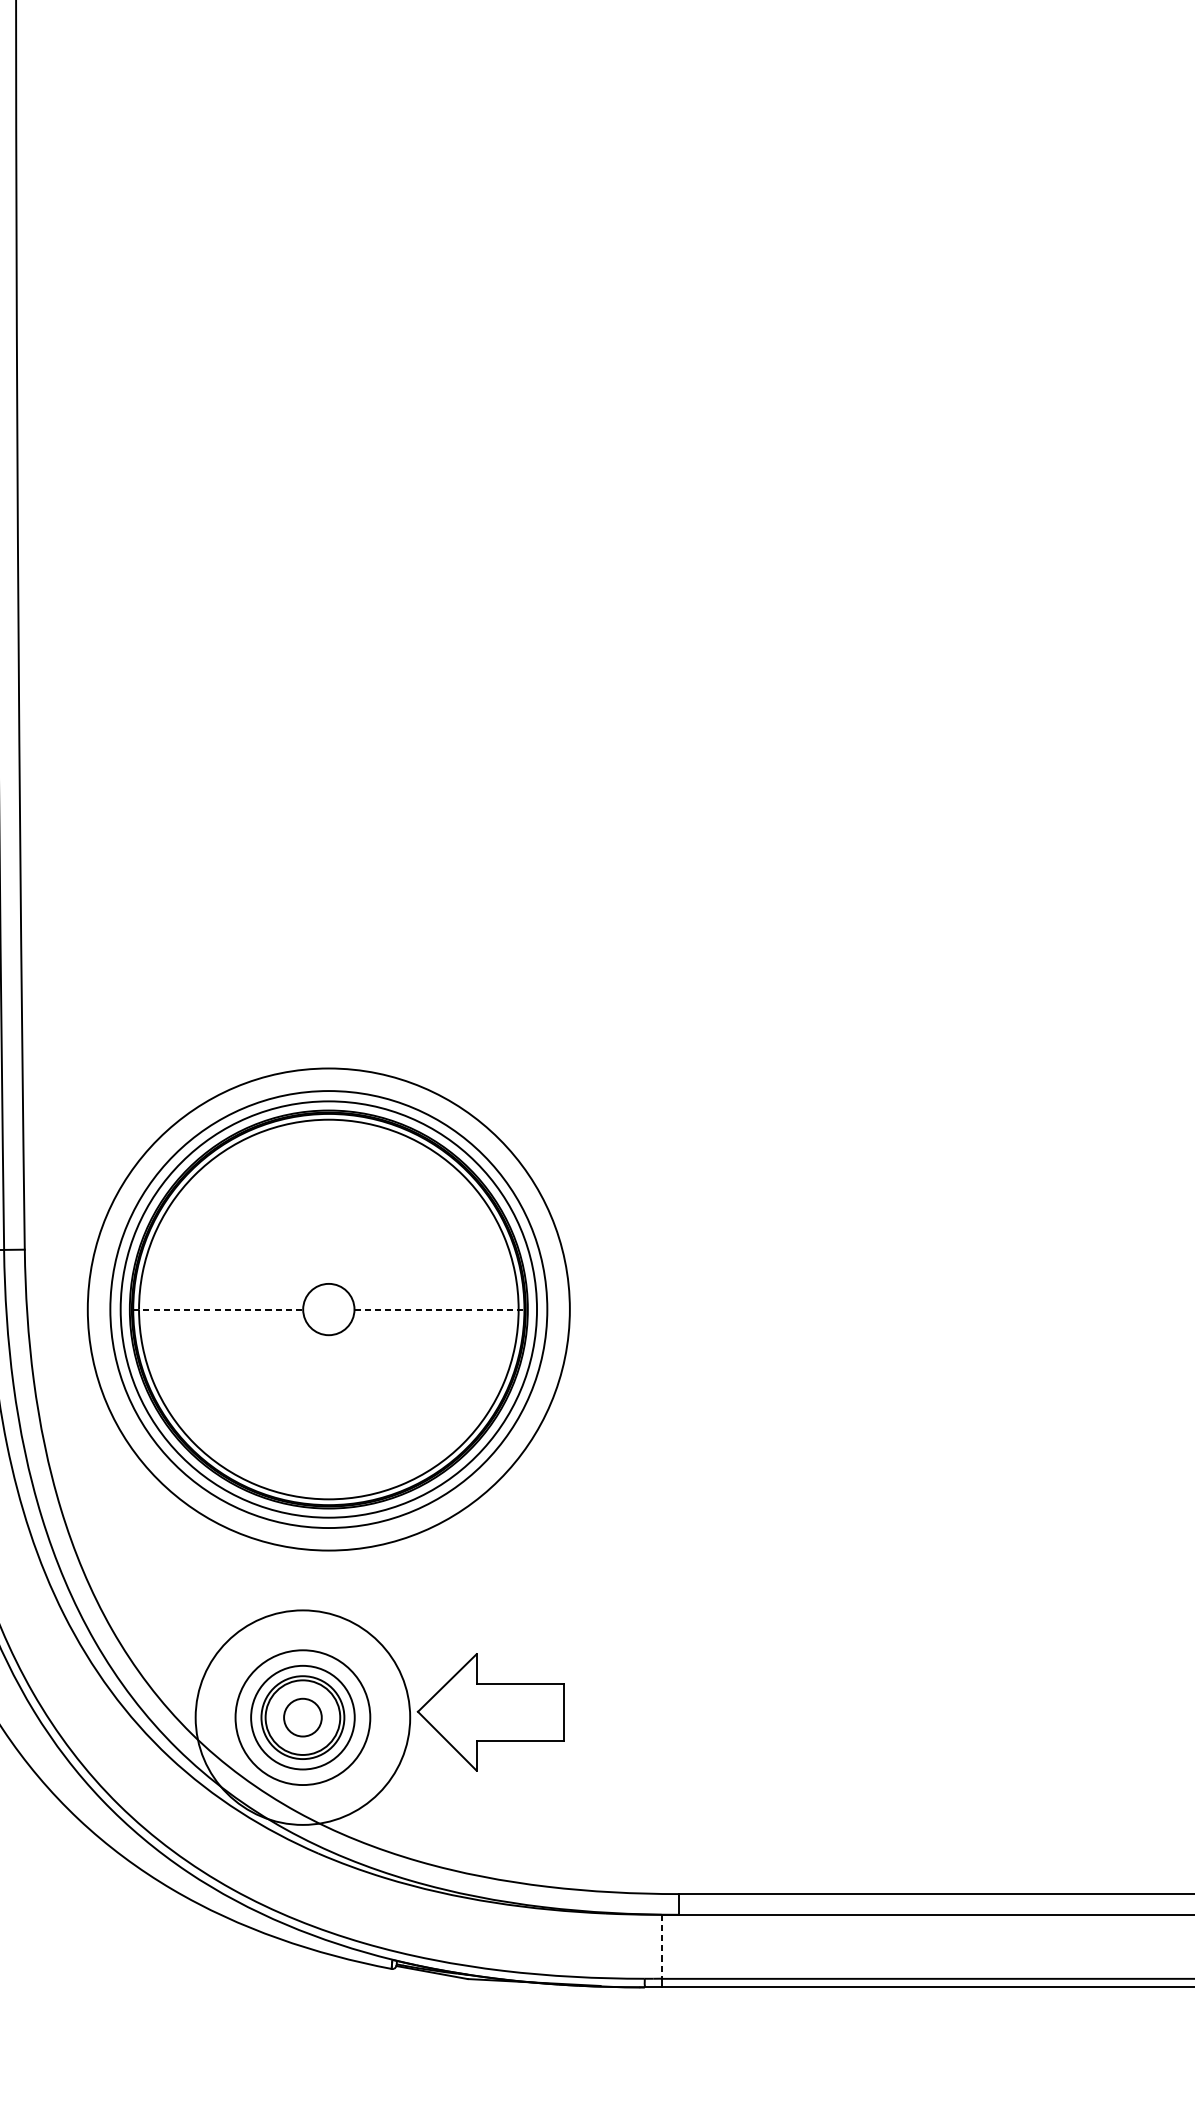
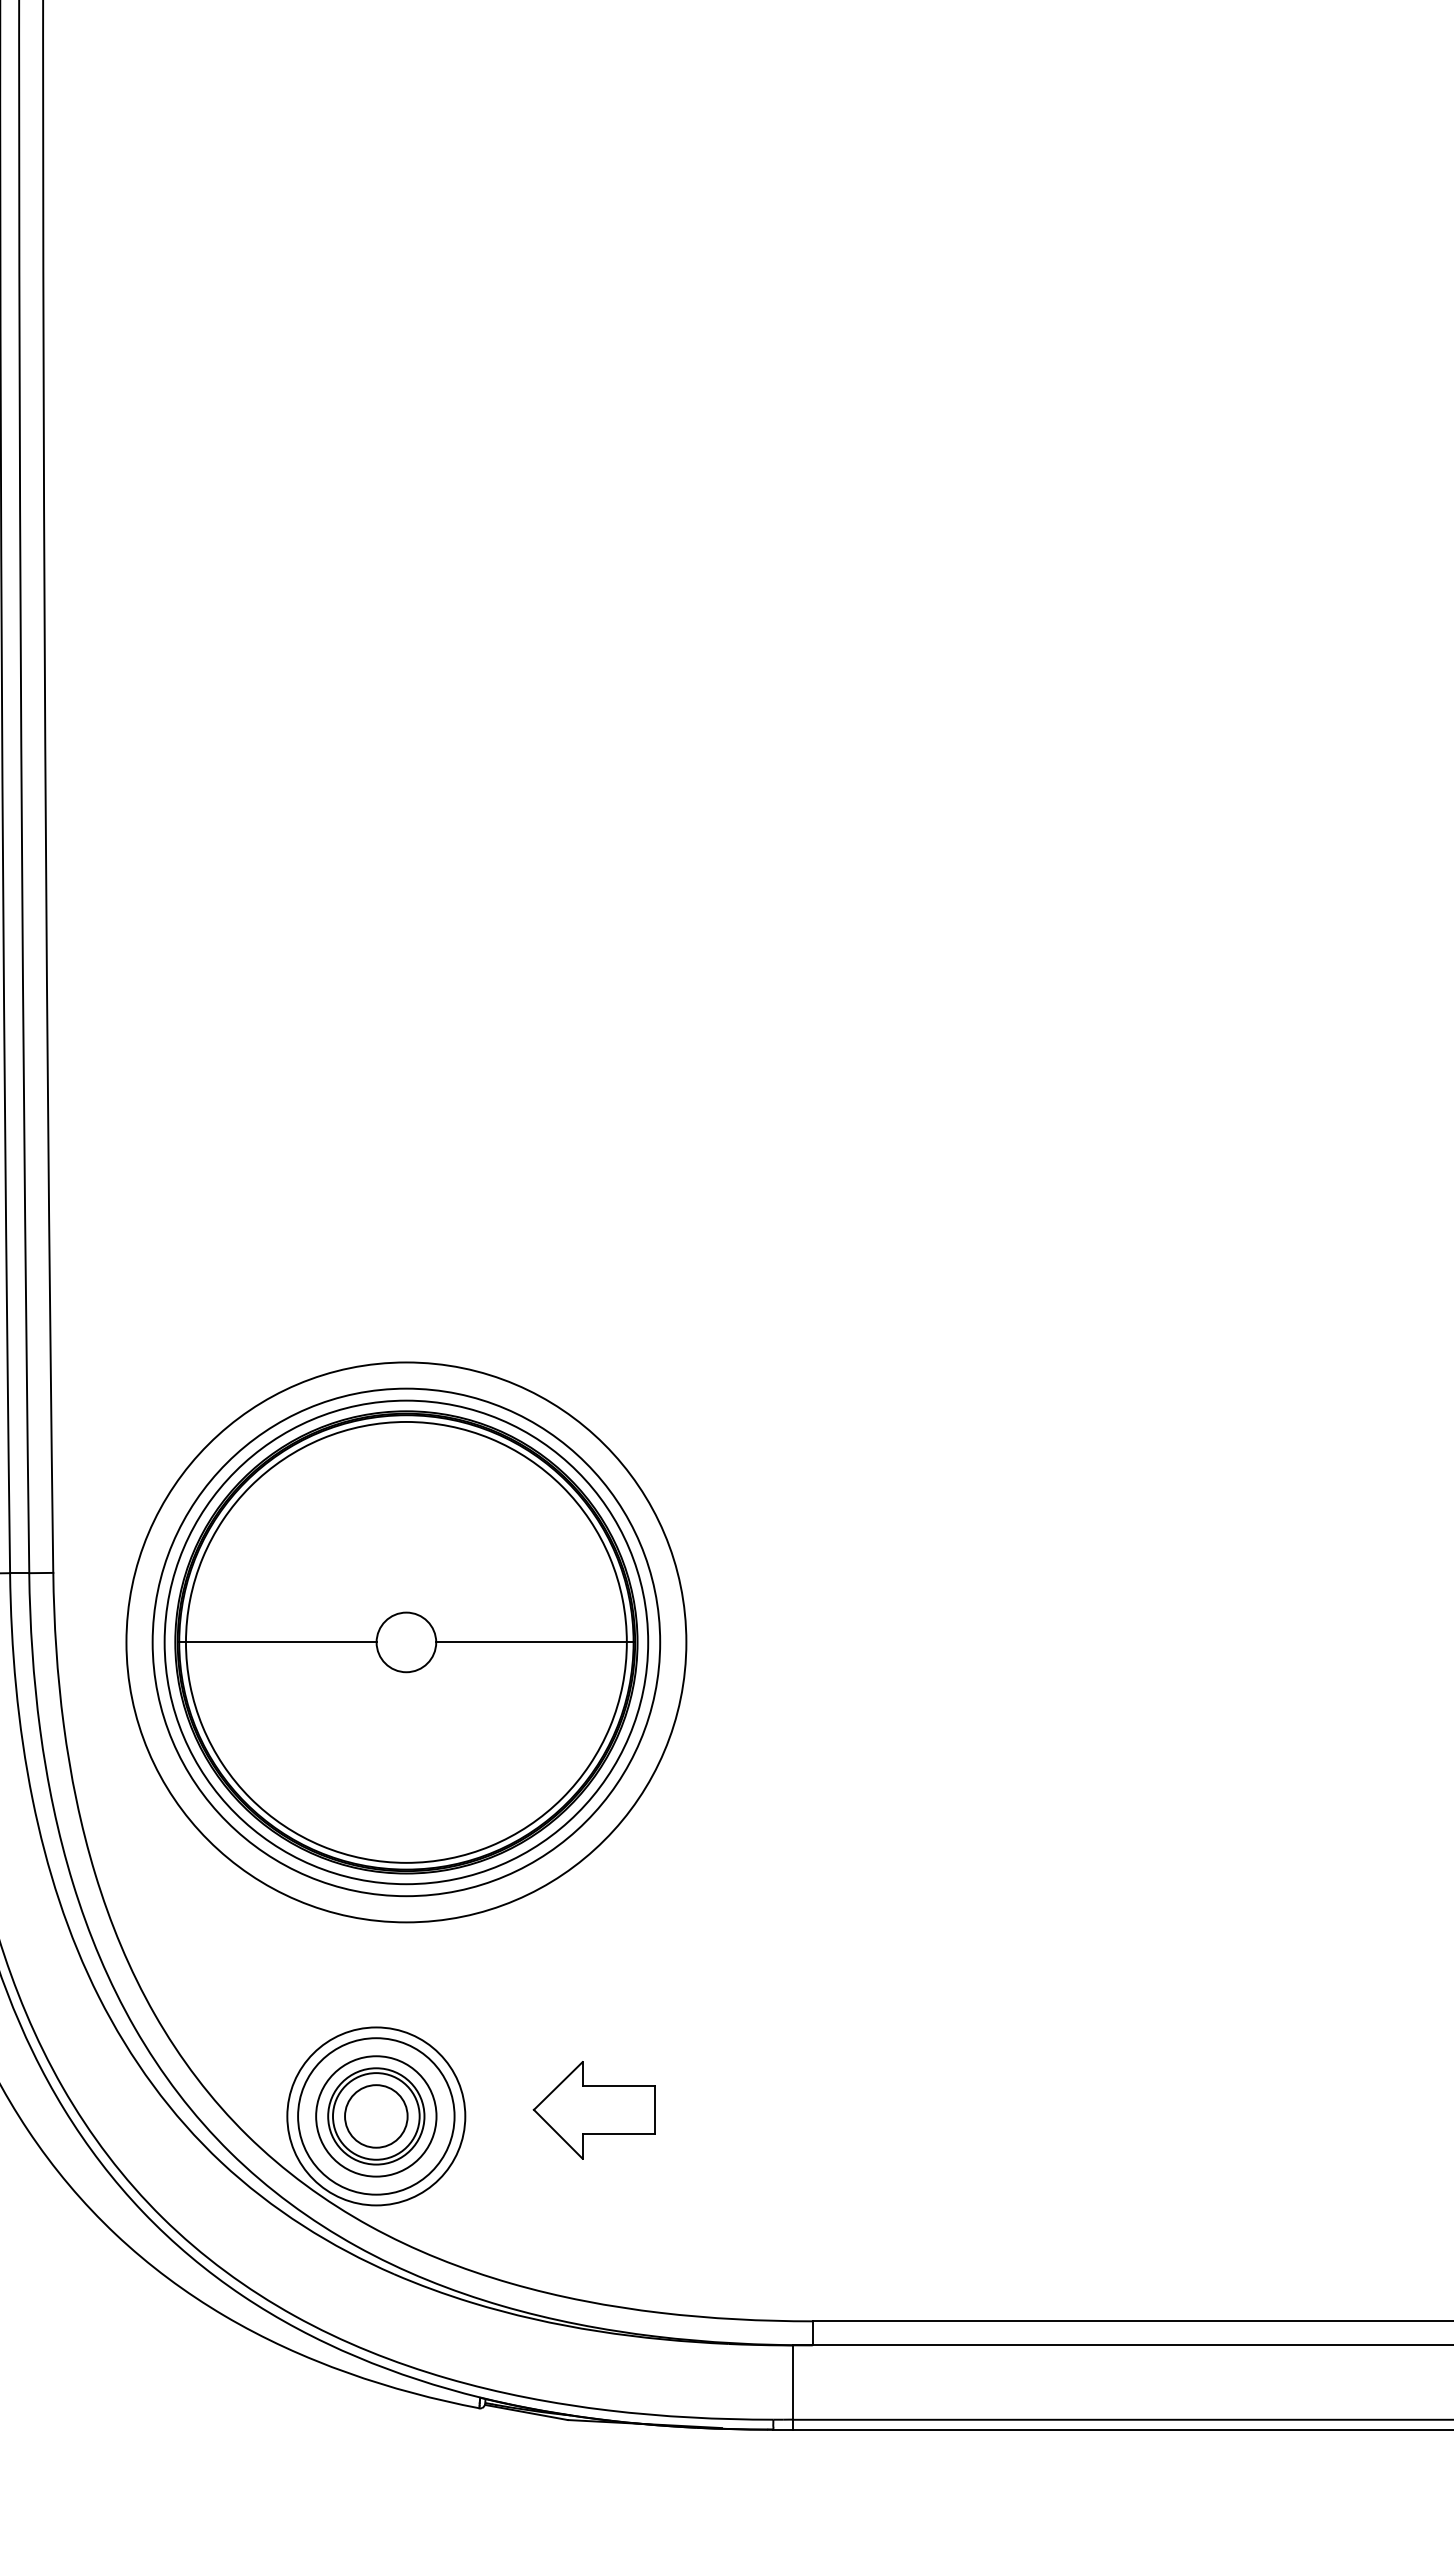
line: (217, 1309) -> (277, 1642), dashed -> solid
line: (439, 1309) -> (534, 1642), dashed -> solid
part: (489, 1712) -> (593, 2110), size x0.71
circle: (303, 1717) -> (376, 2116), size x0.71
circle: (303, 1717) -> (376, 2116), size x1.43
line: (662, 1947) -> (793, 2383), dashed -> solid

